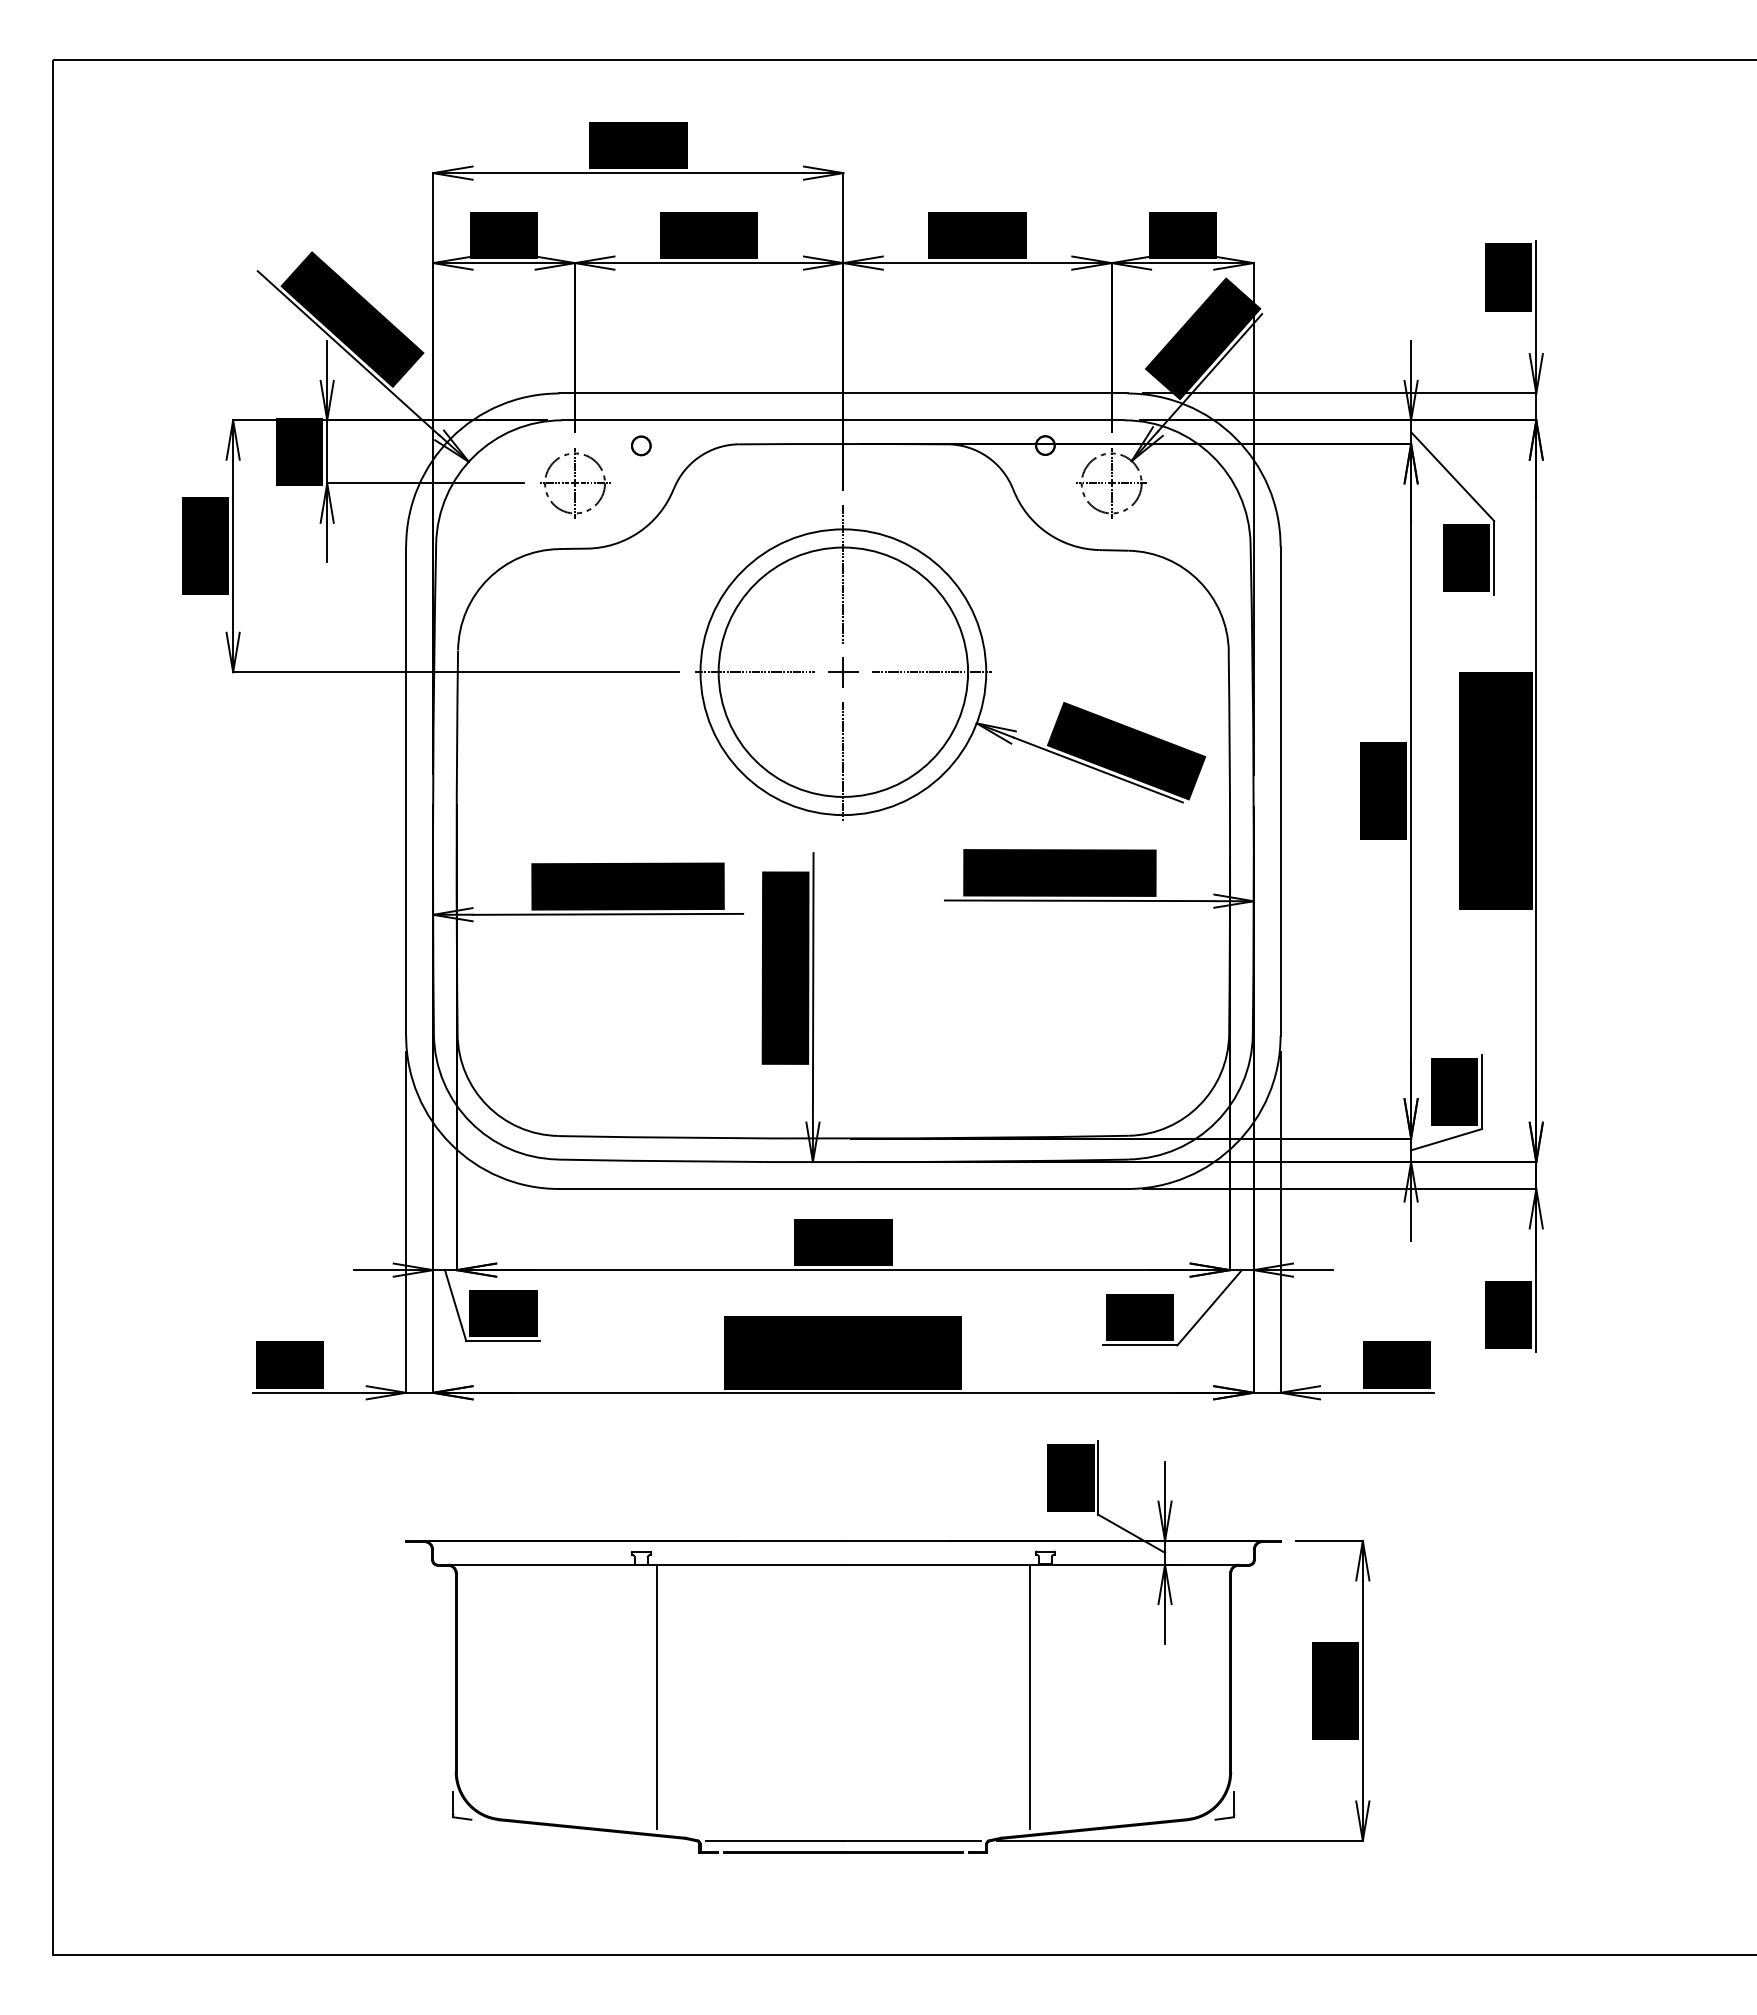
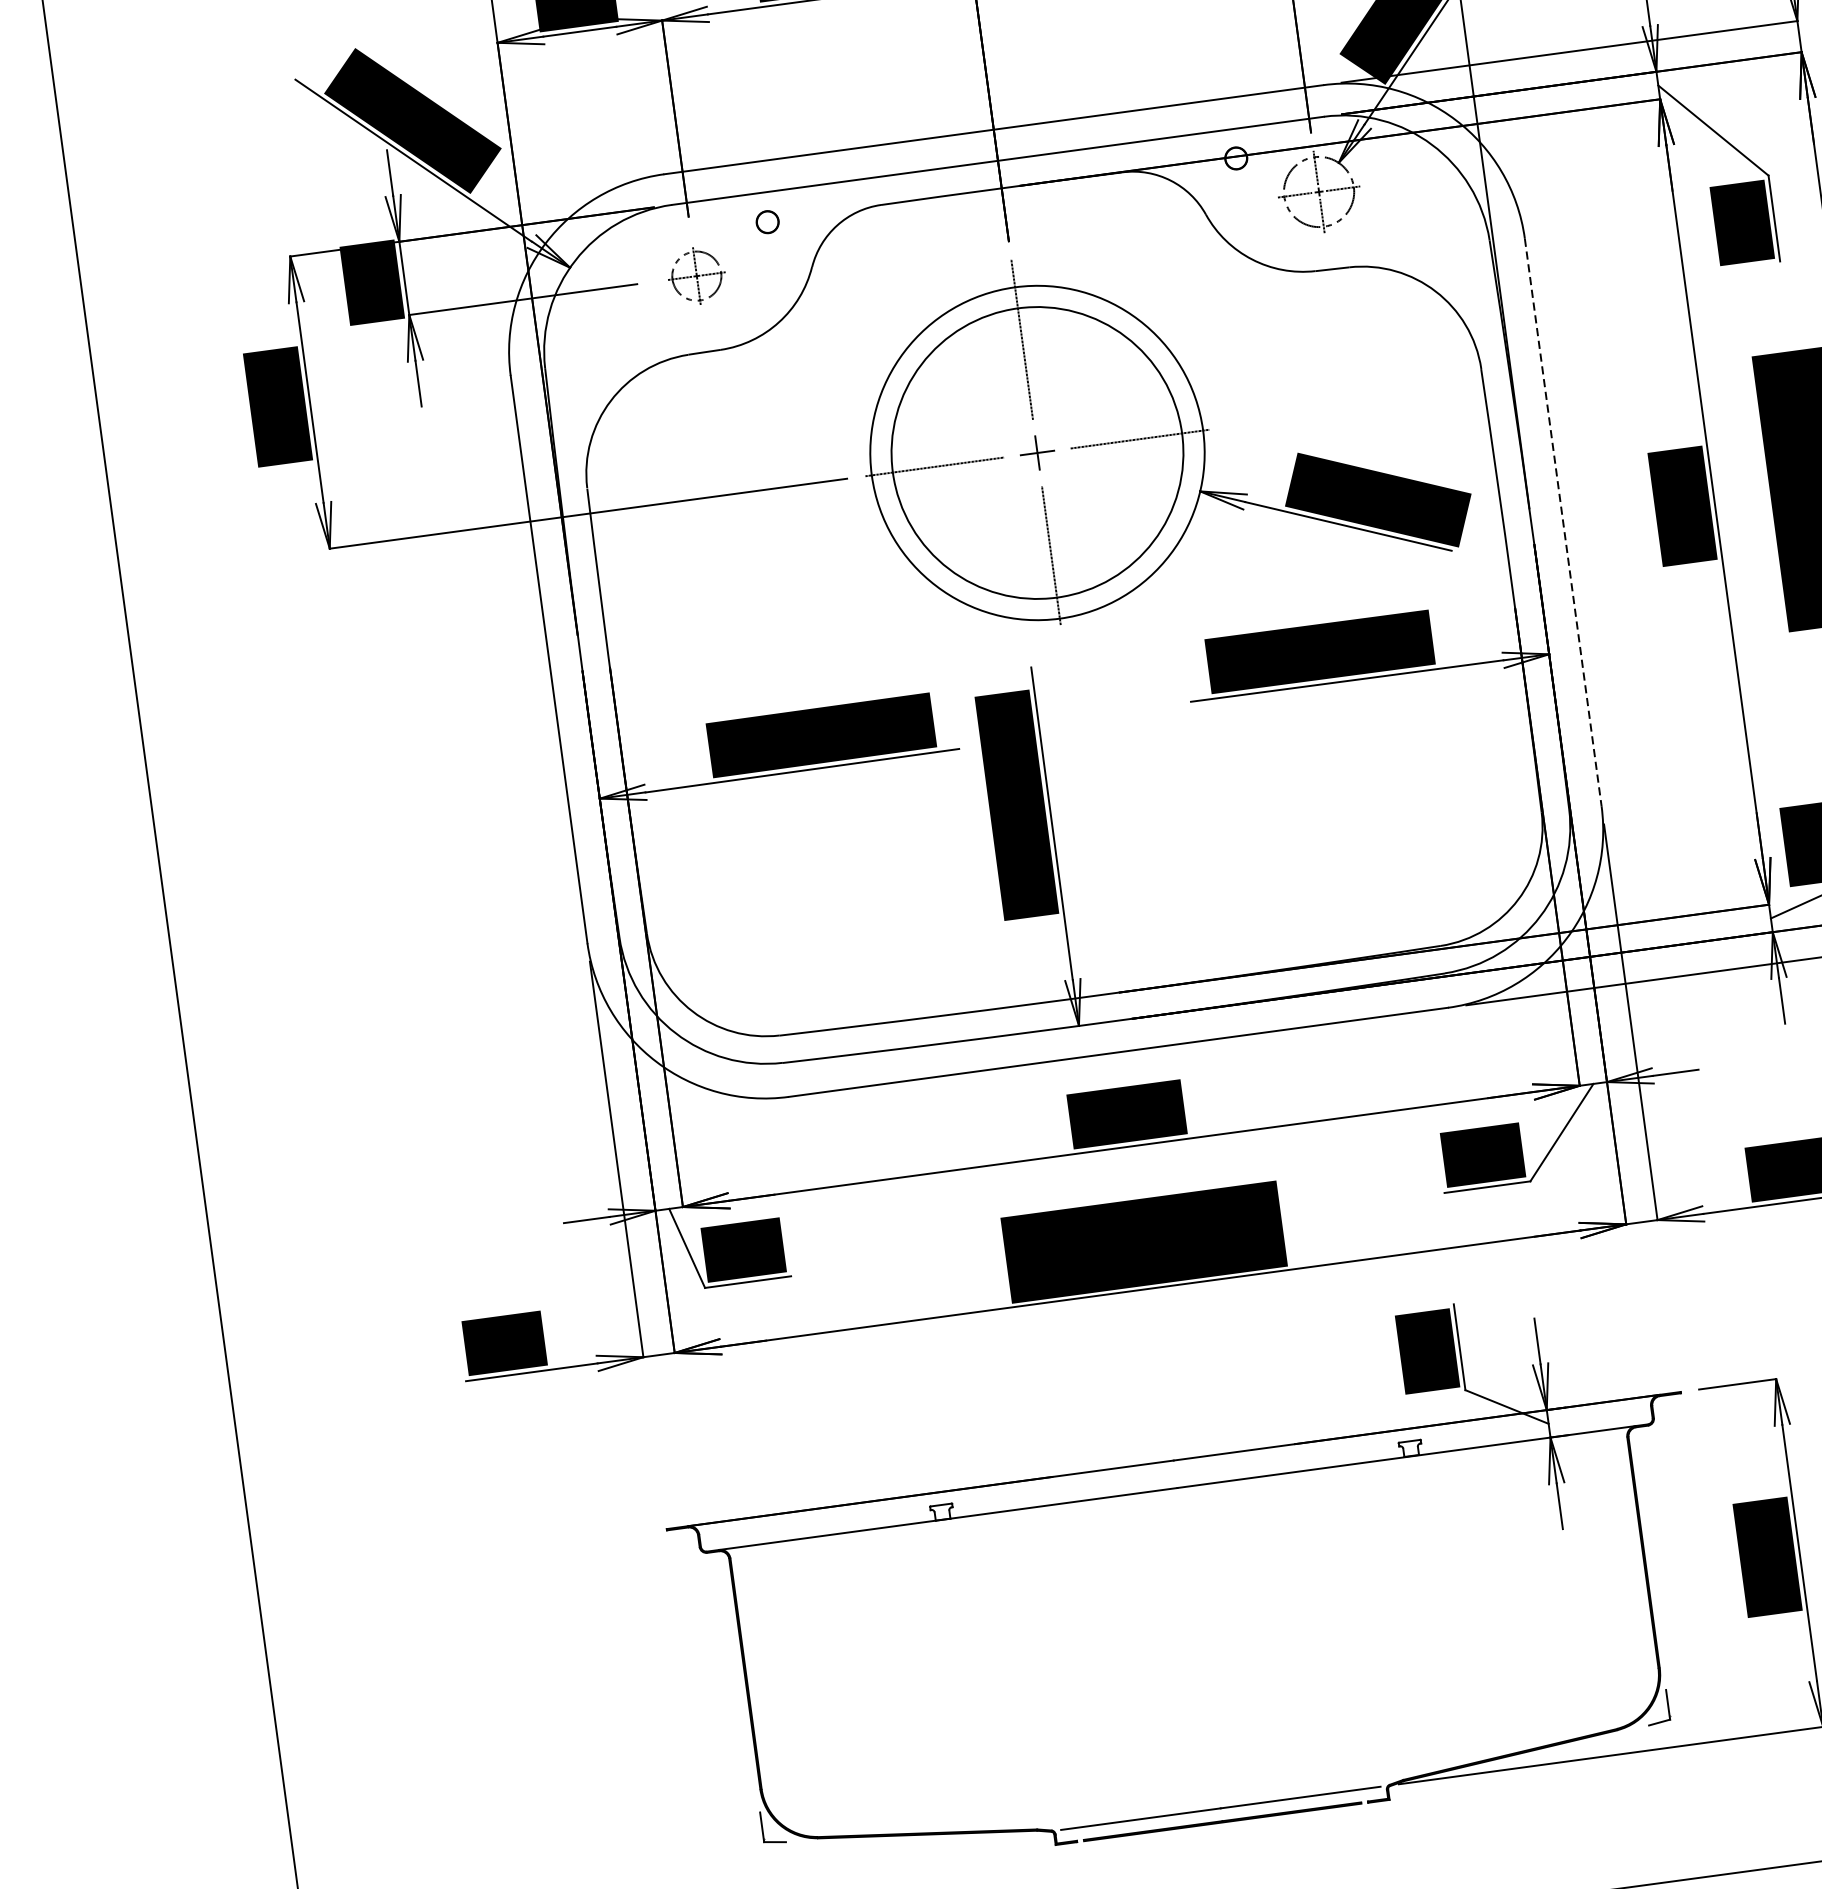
part: (575, 483) -> (697, 276), size x0.7
line: (1280, 791) -> (1563, 522), solid -> dashed
line: (657, 1696) -> (982, 1670), removed
line: (1029, 1696) -> (1413, 1611), removed

